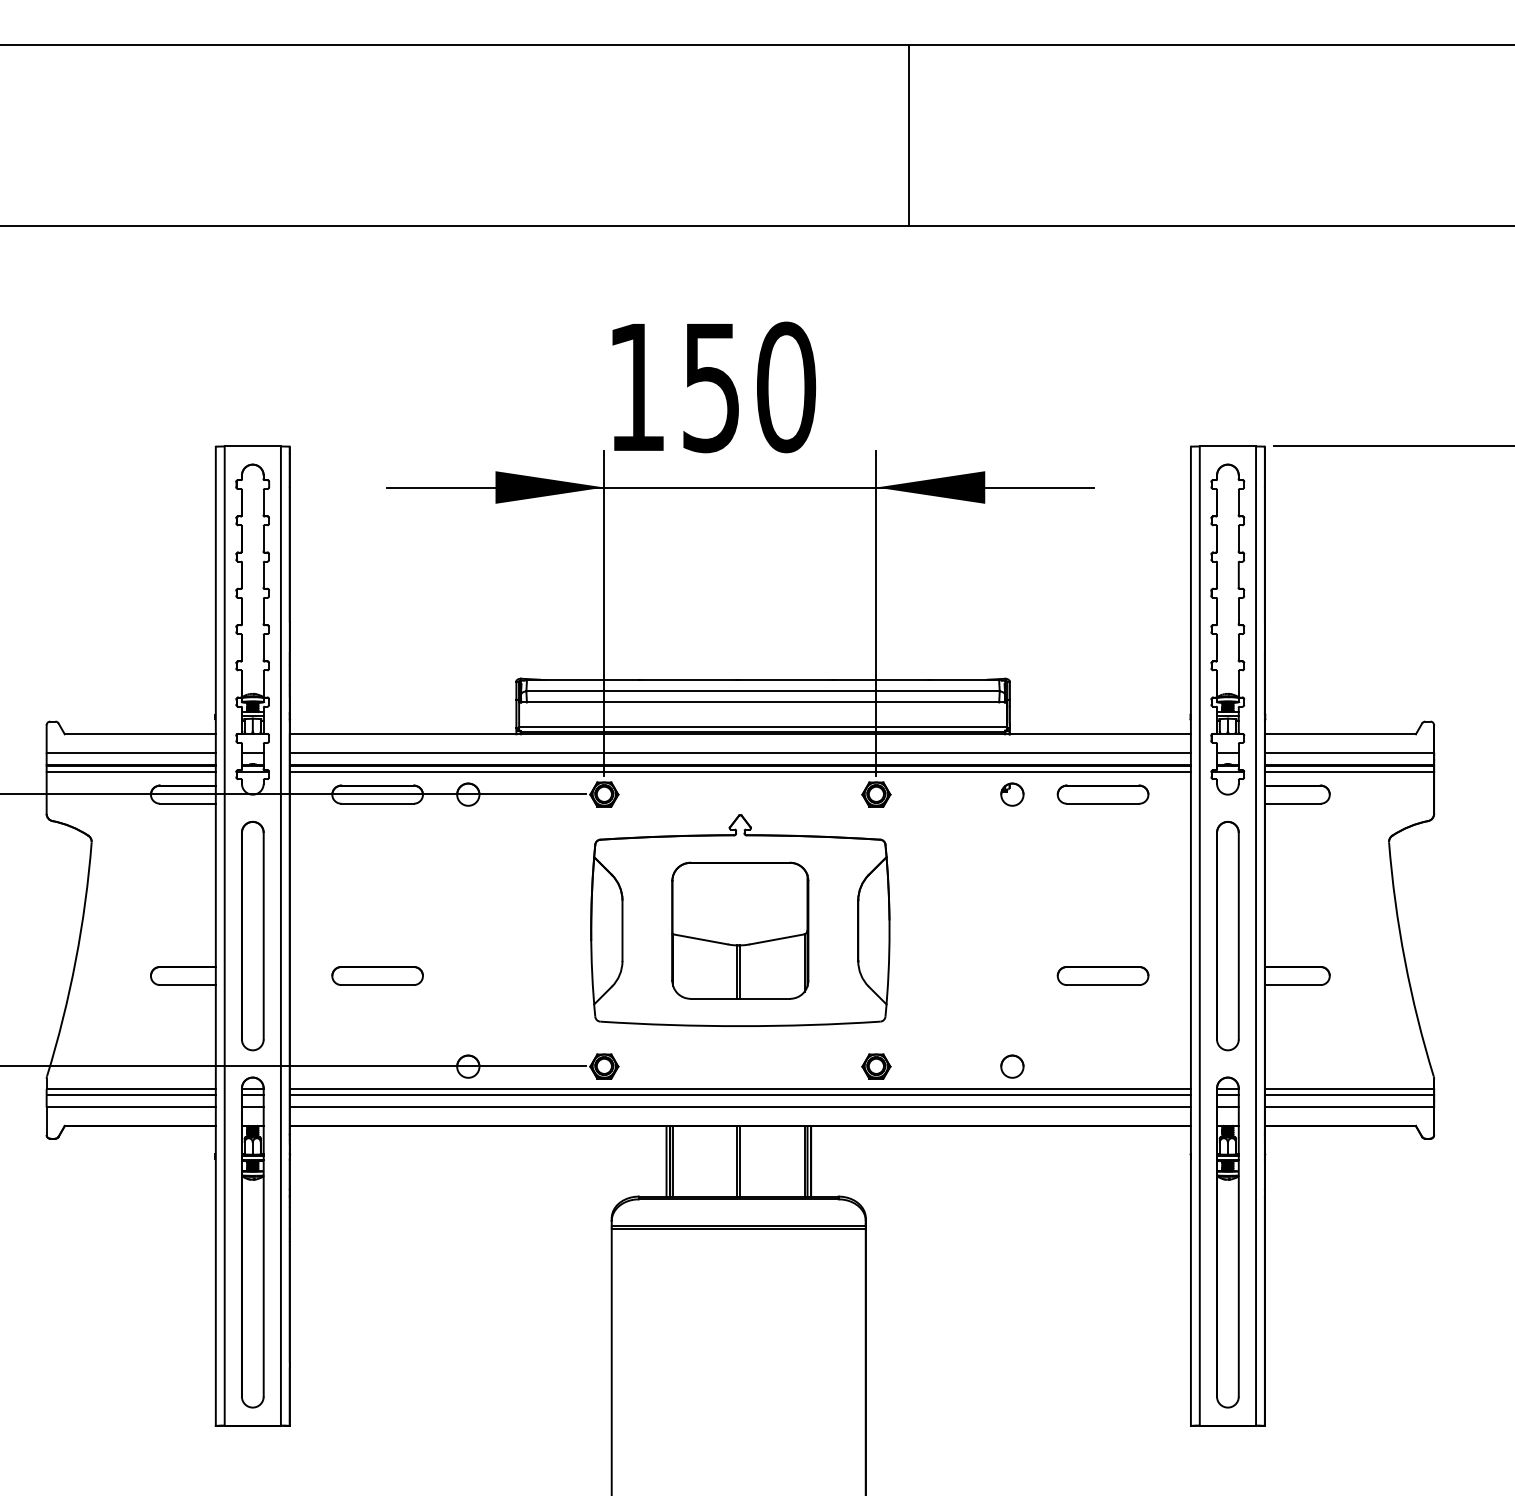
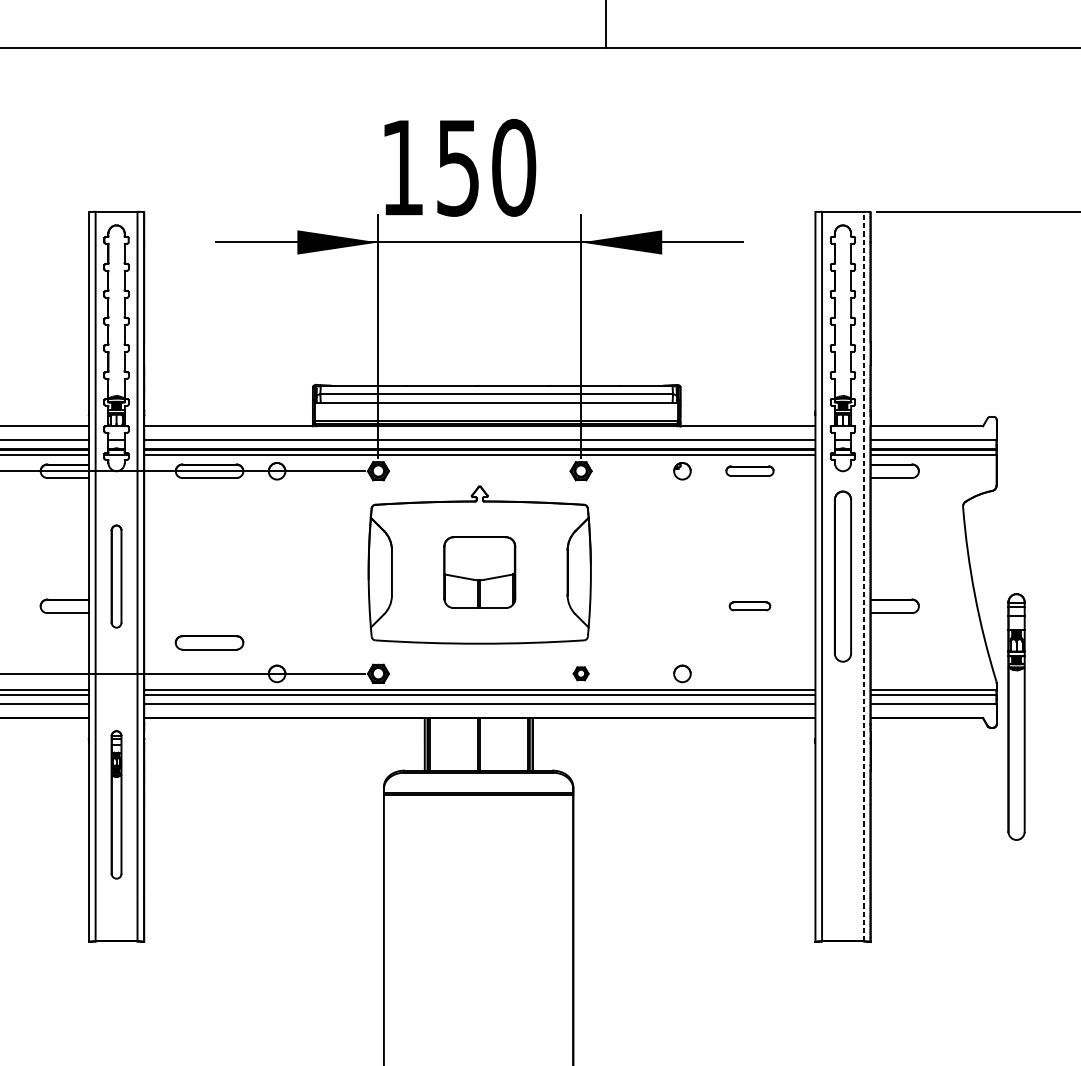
part: (1102, 794) -> (749, 471), size x0.7
part: (740, 930) -> (479, 572), size x0.7
part: (252, 935) -> (116, 576), size x0.6
line: (1256, 936) -> (864, 576), solid -> dashed
part: (377, 975) -> (209, 642), moved
part: (1102, 975) -> (749, 605), size x0.6
part: (876, 1066) -> (581, 673), size x0.7
part: (252, 1242) -> (116, 804), size x0.6
part: (1227, 1242) -> (1016, 717), moved

